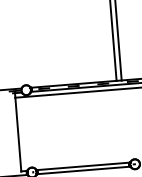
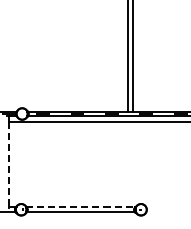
line: (18, 134) -> (8, 164), solid -> dashed
line: (83, 166) -> (81, 207), solid -> dashed

